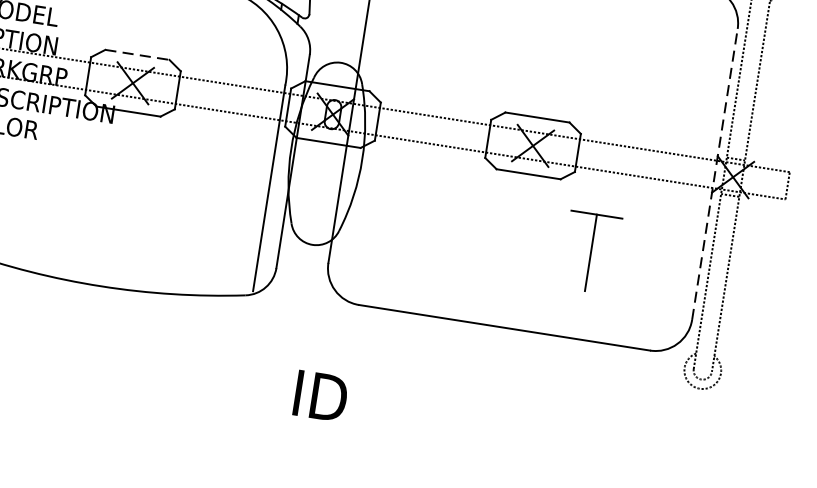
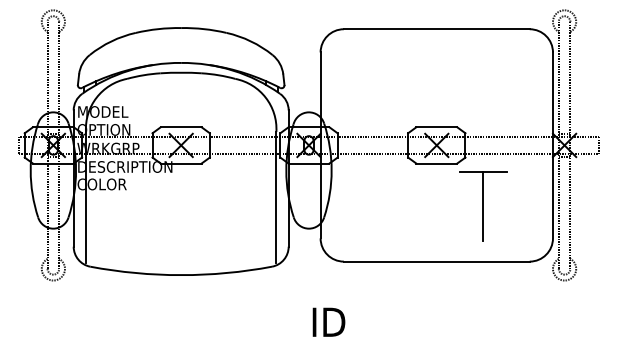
line: (137, 55) -> (181, 127), dashed -> solid
line: (714, 174) -> (552, 145), dashed -> solid
part: (591, 252) -> (483, 206), size x1.43

